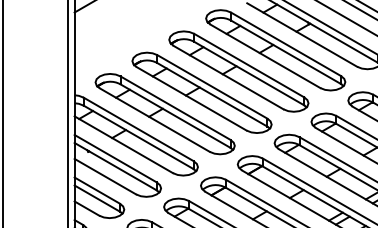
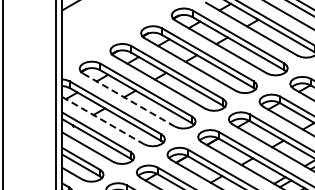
line: (155, 120) -> (129, 100), solid -> dashed
line: (124, 144) -> (103, 120), solid -> dashed

